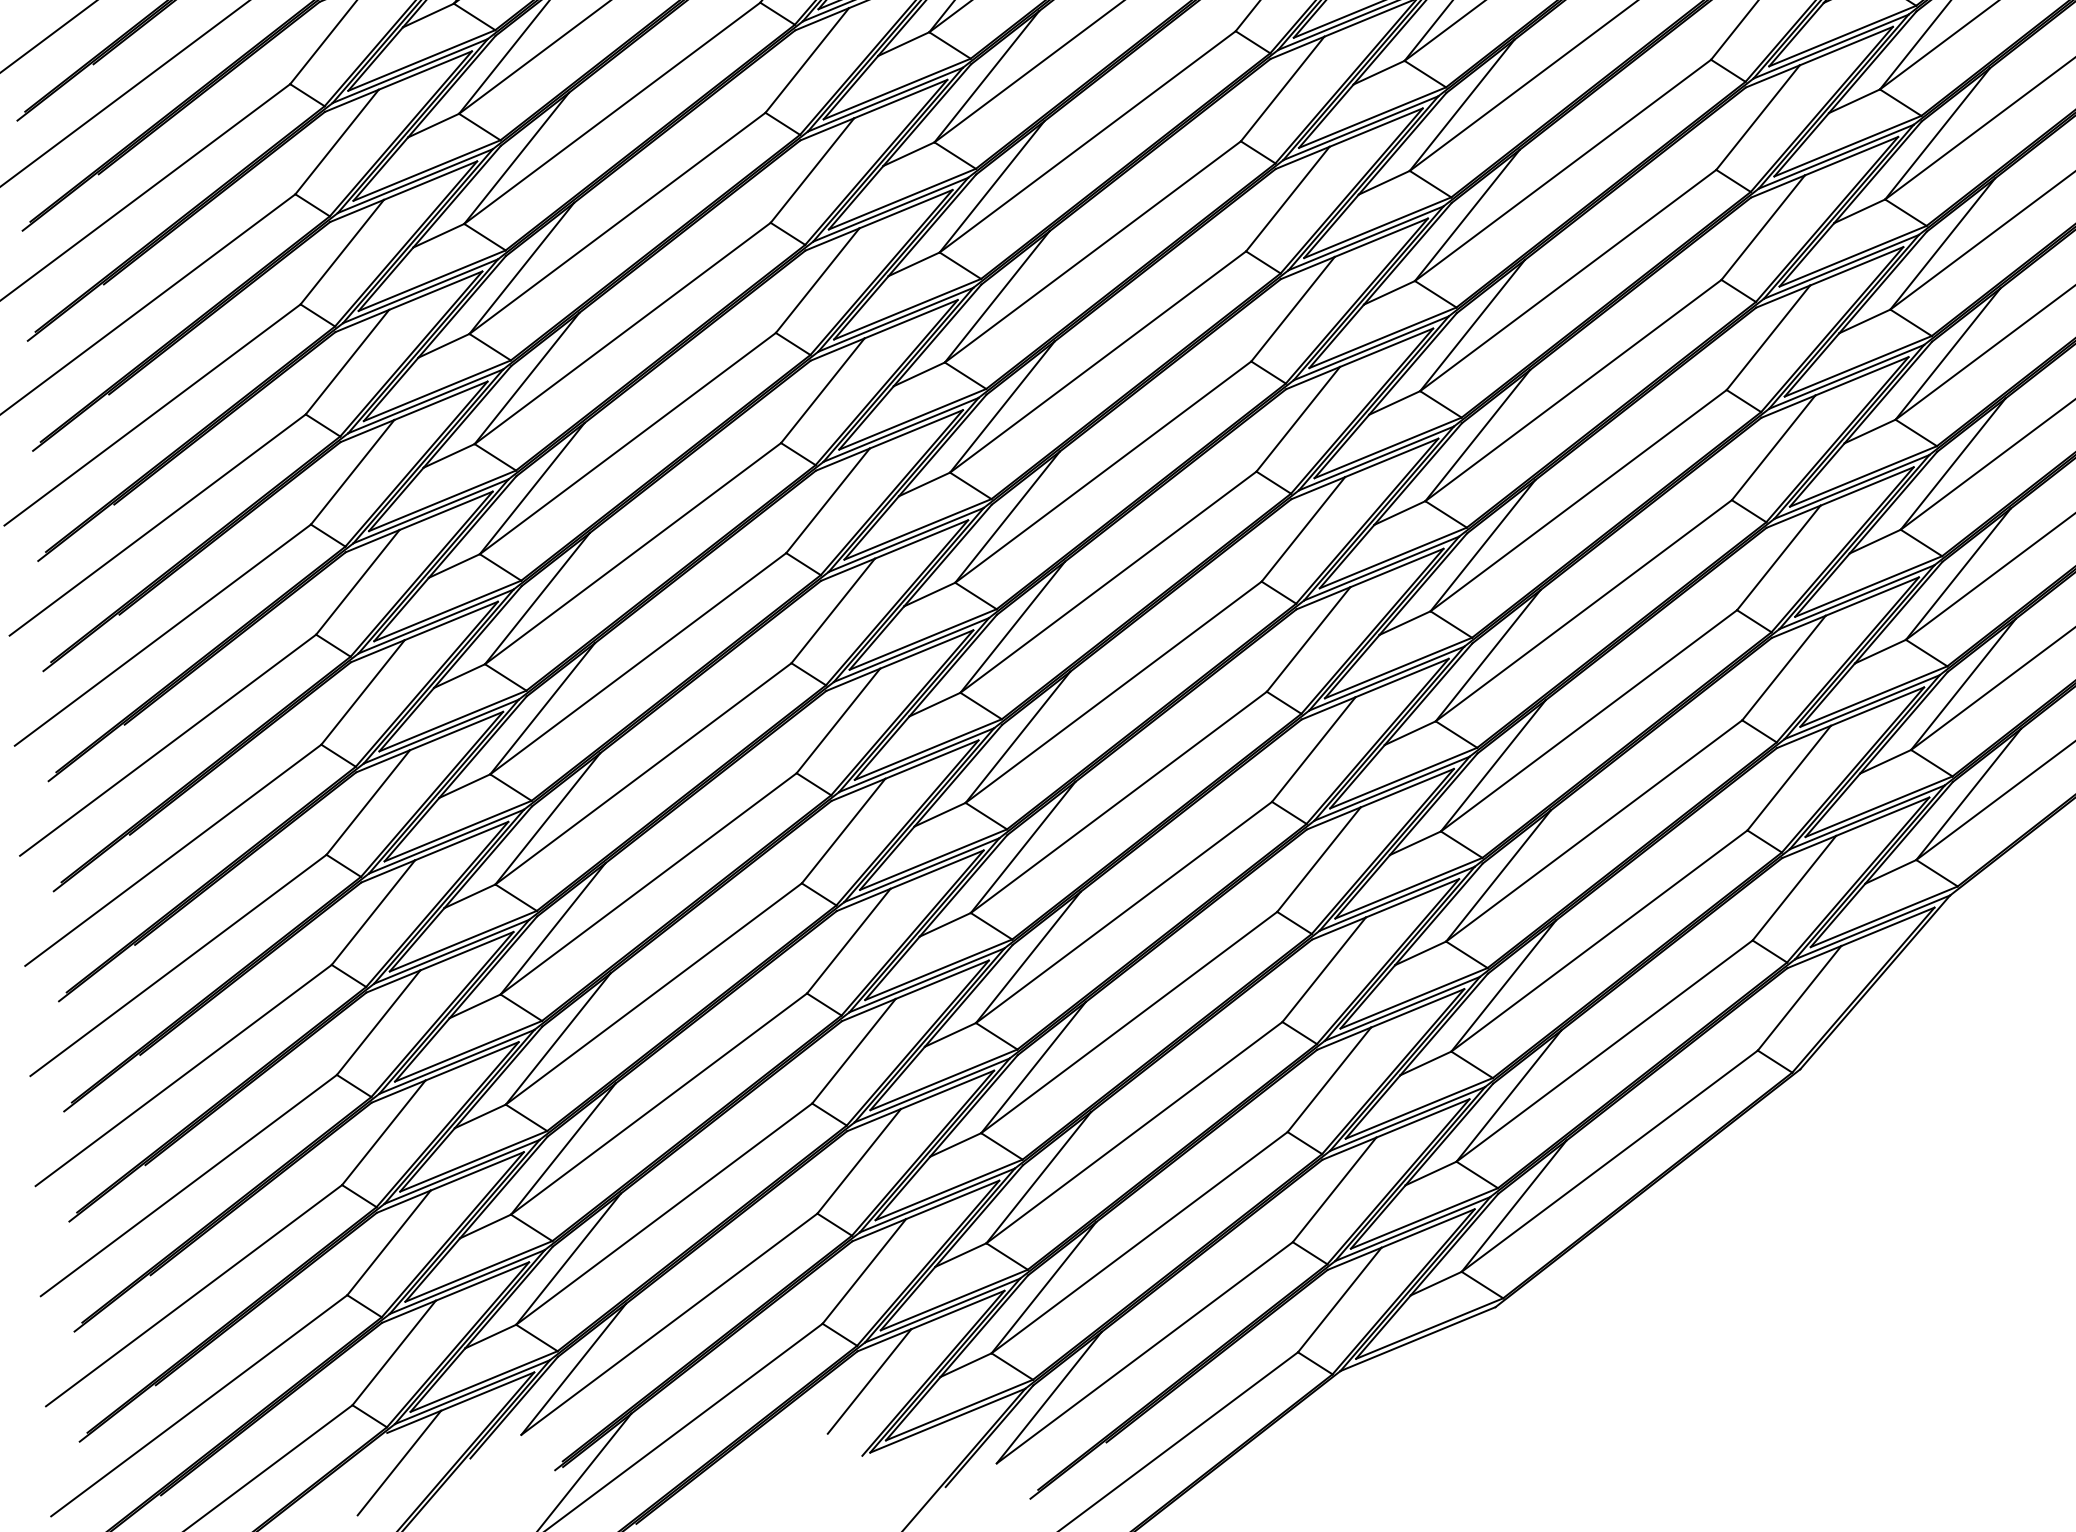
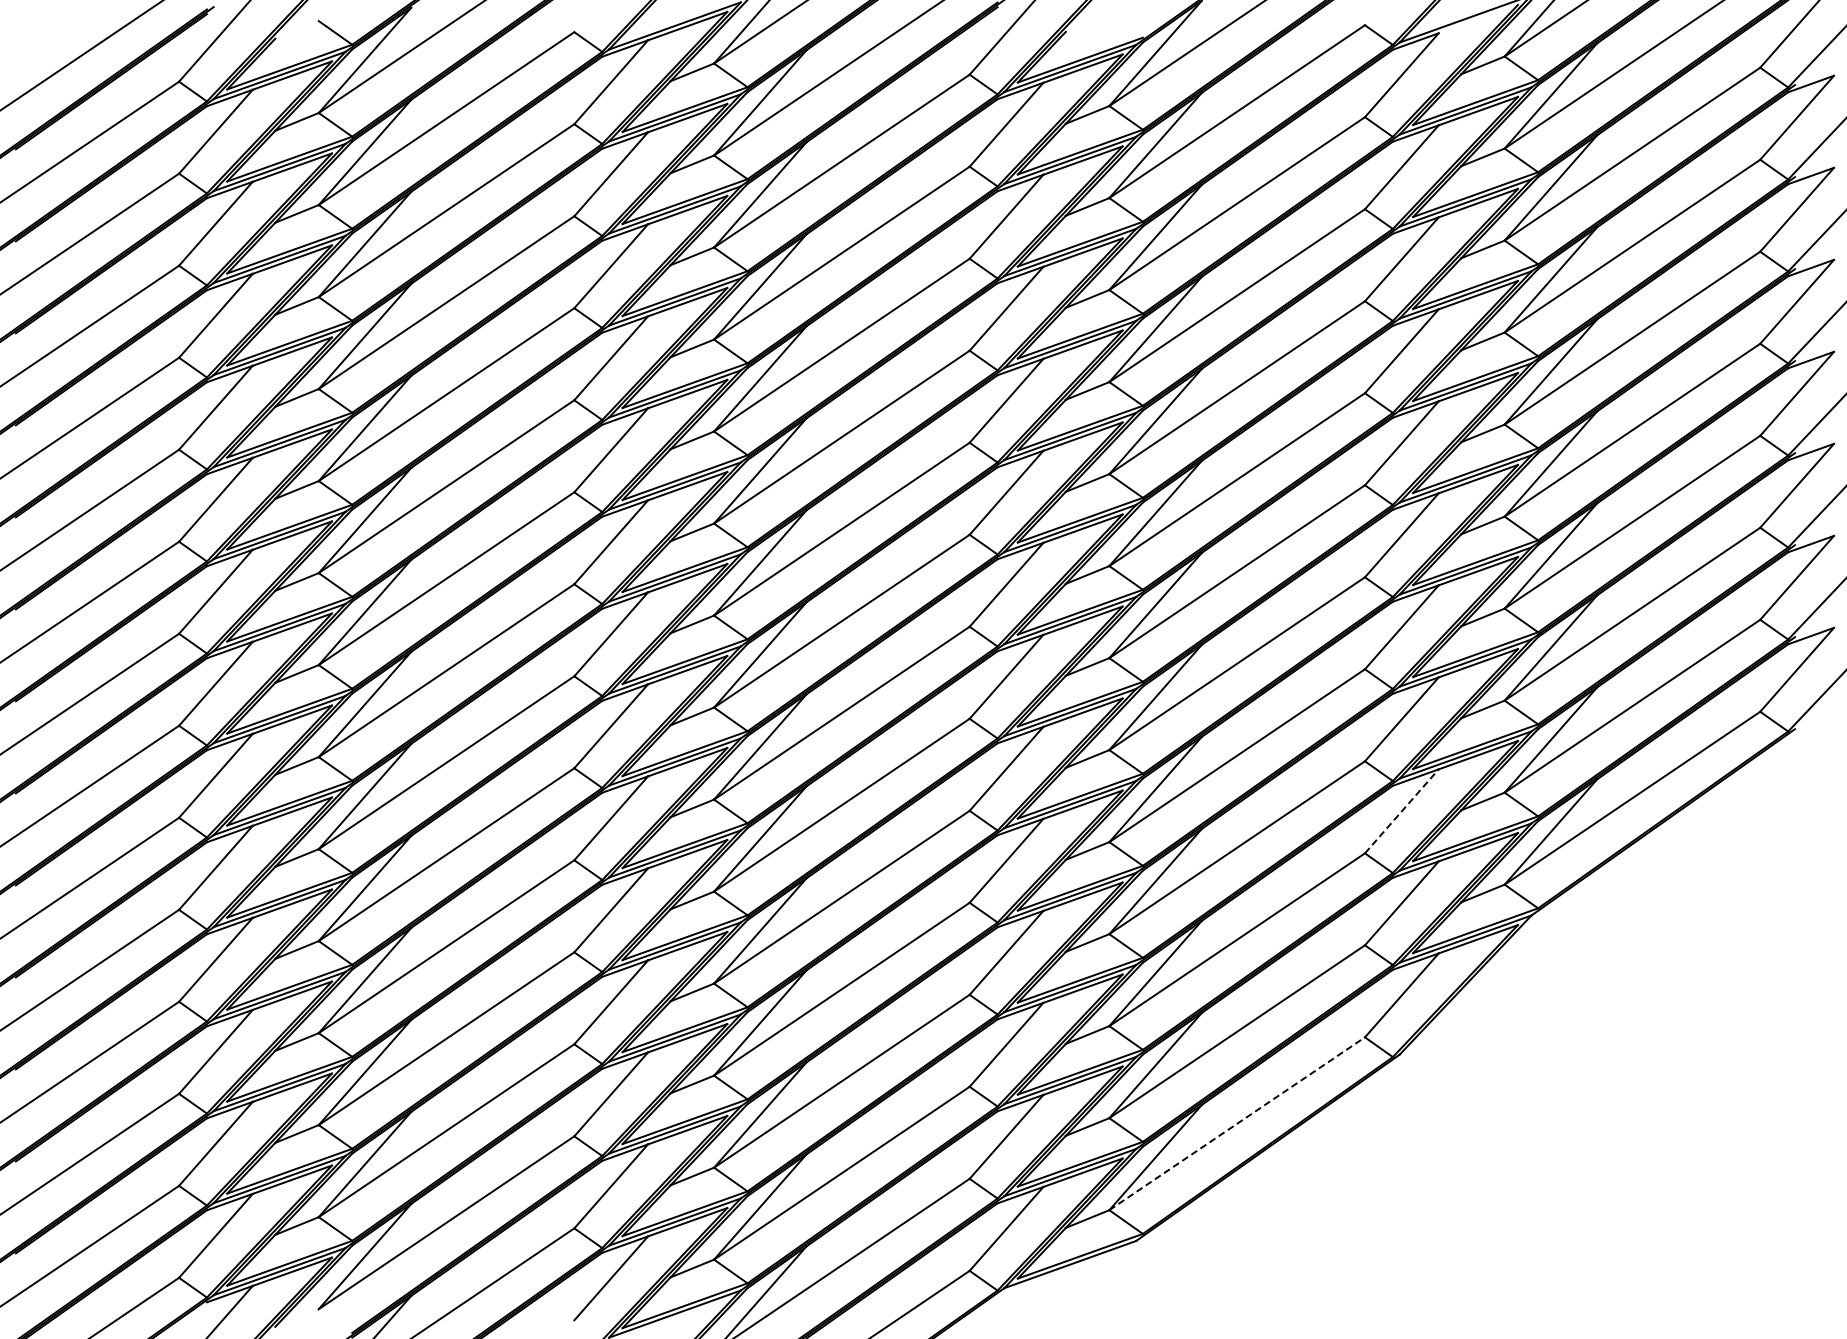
line: (1788, 778) -> (1401, 811), solid -> dashed
line: (1610, 1160) -> (1237, 1123), solid -> dashed

